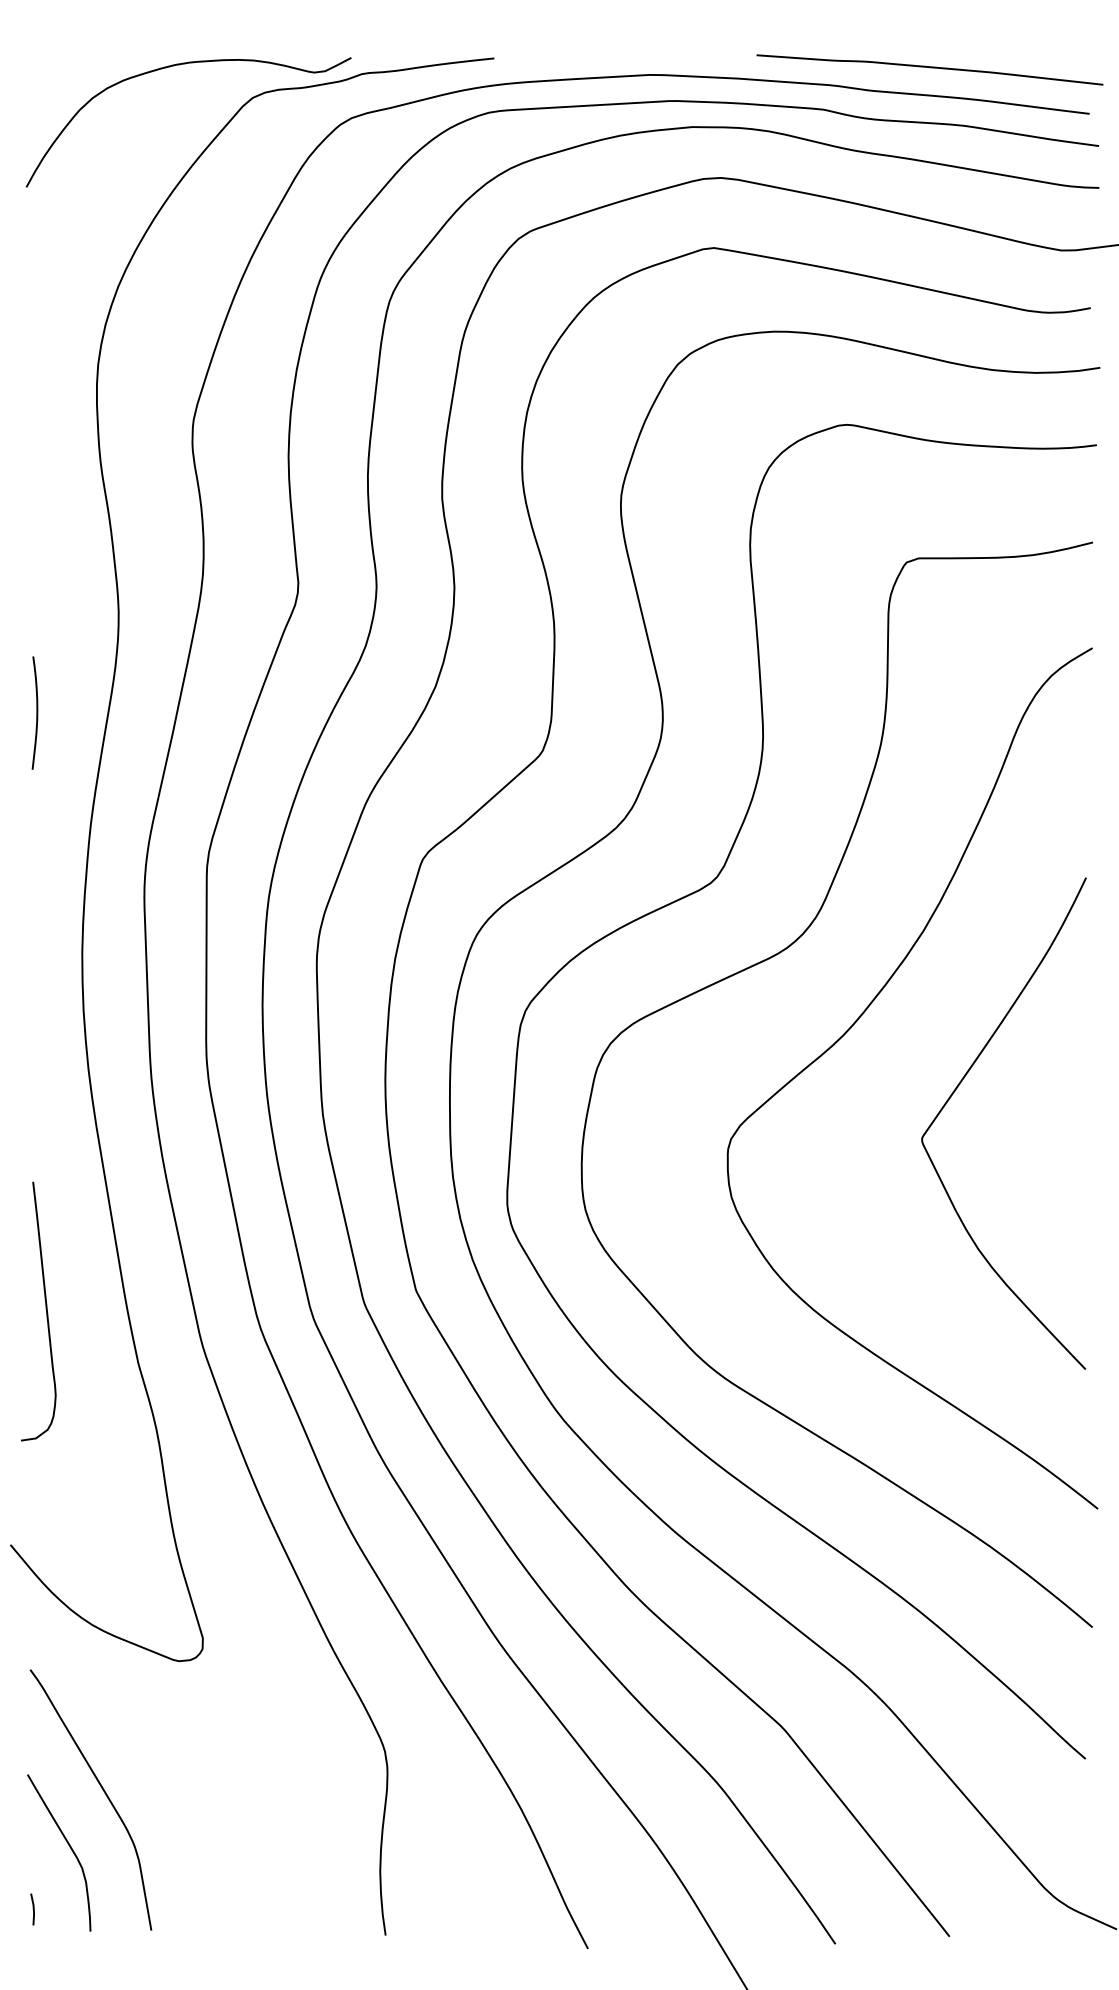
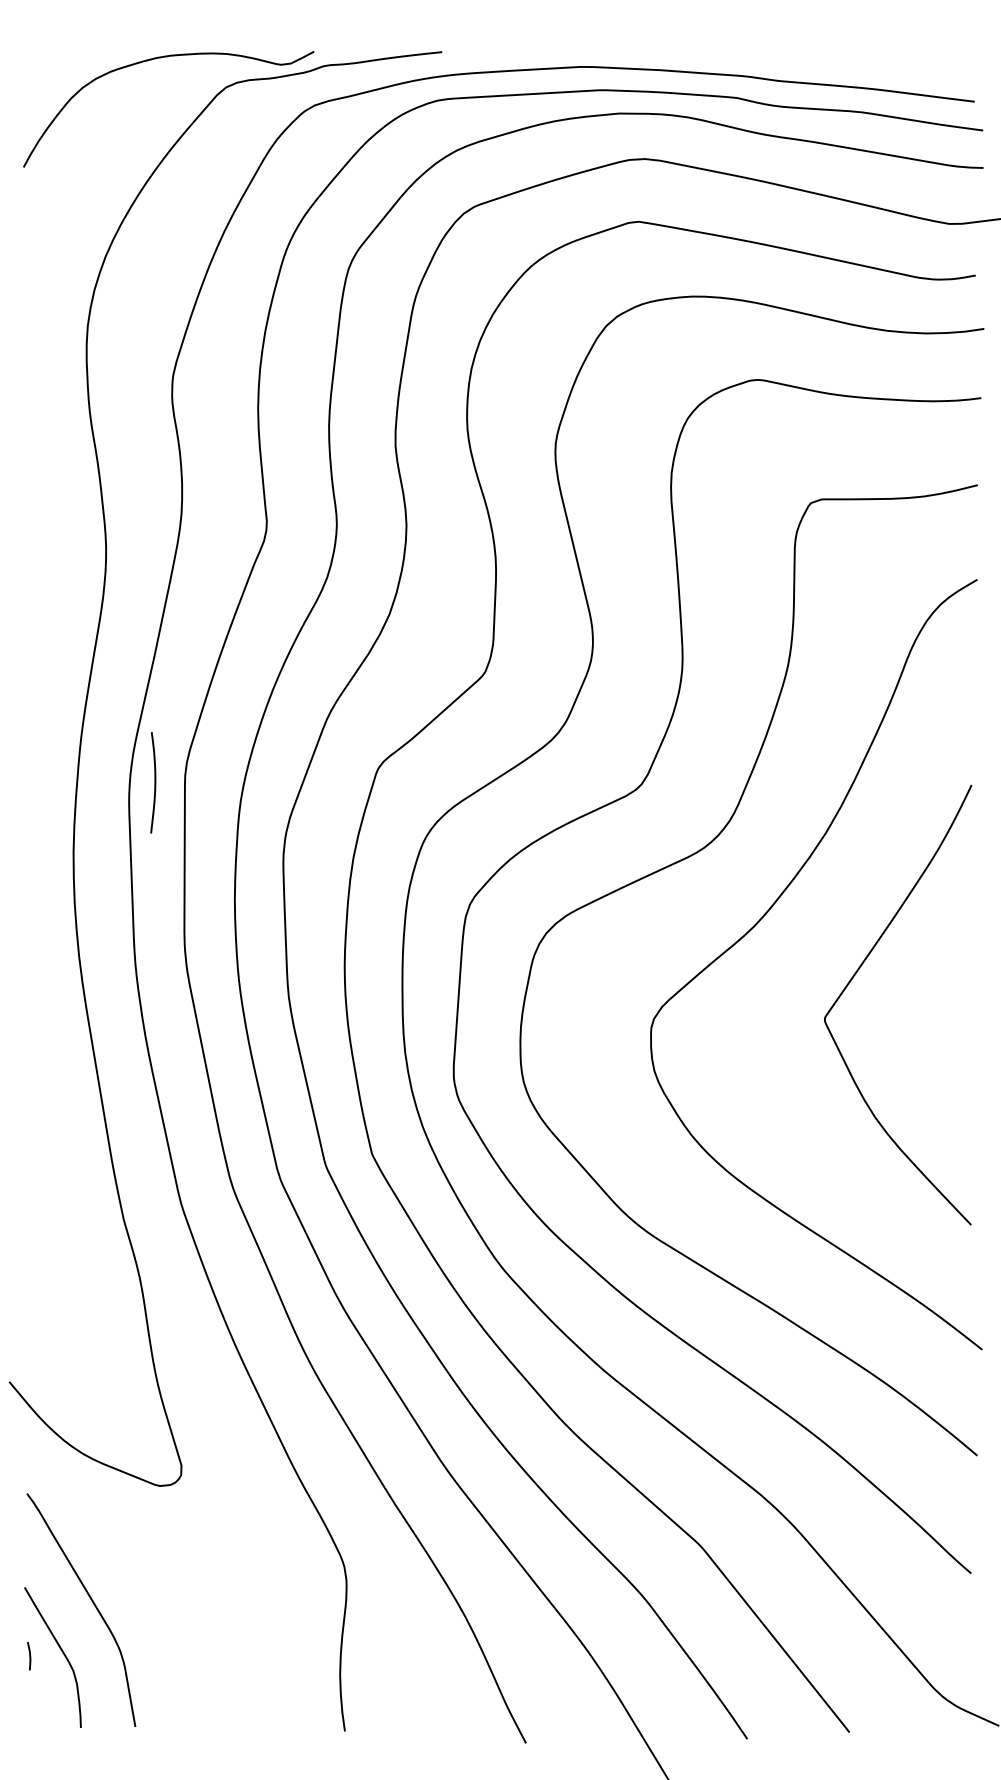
curve: (929, 67) -> (831, 60), removed
curve: (36, 712) -> (154, 782), moved
curve: (45, 1308) -> (40, 1170), removed
line: (33, 1908) -> (29, 1655), moved

